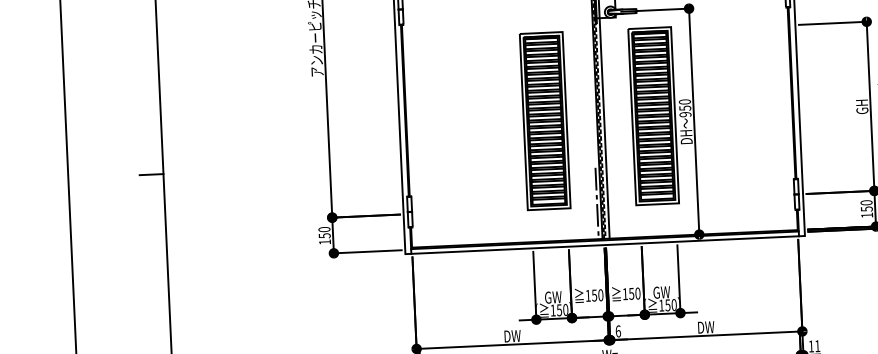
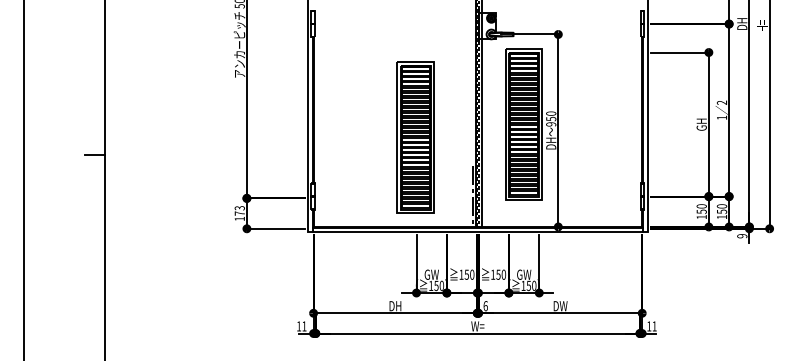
part: (544, 121) -> (415, 137), moved
text: (324, 232) -> (239, 210), 150 -> 173
text: (512, 336) -> (395, 306), DW -> DH

